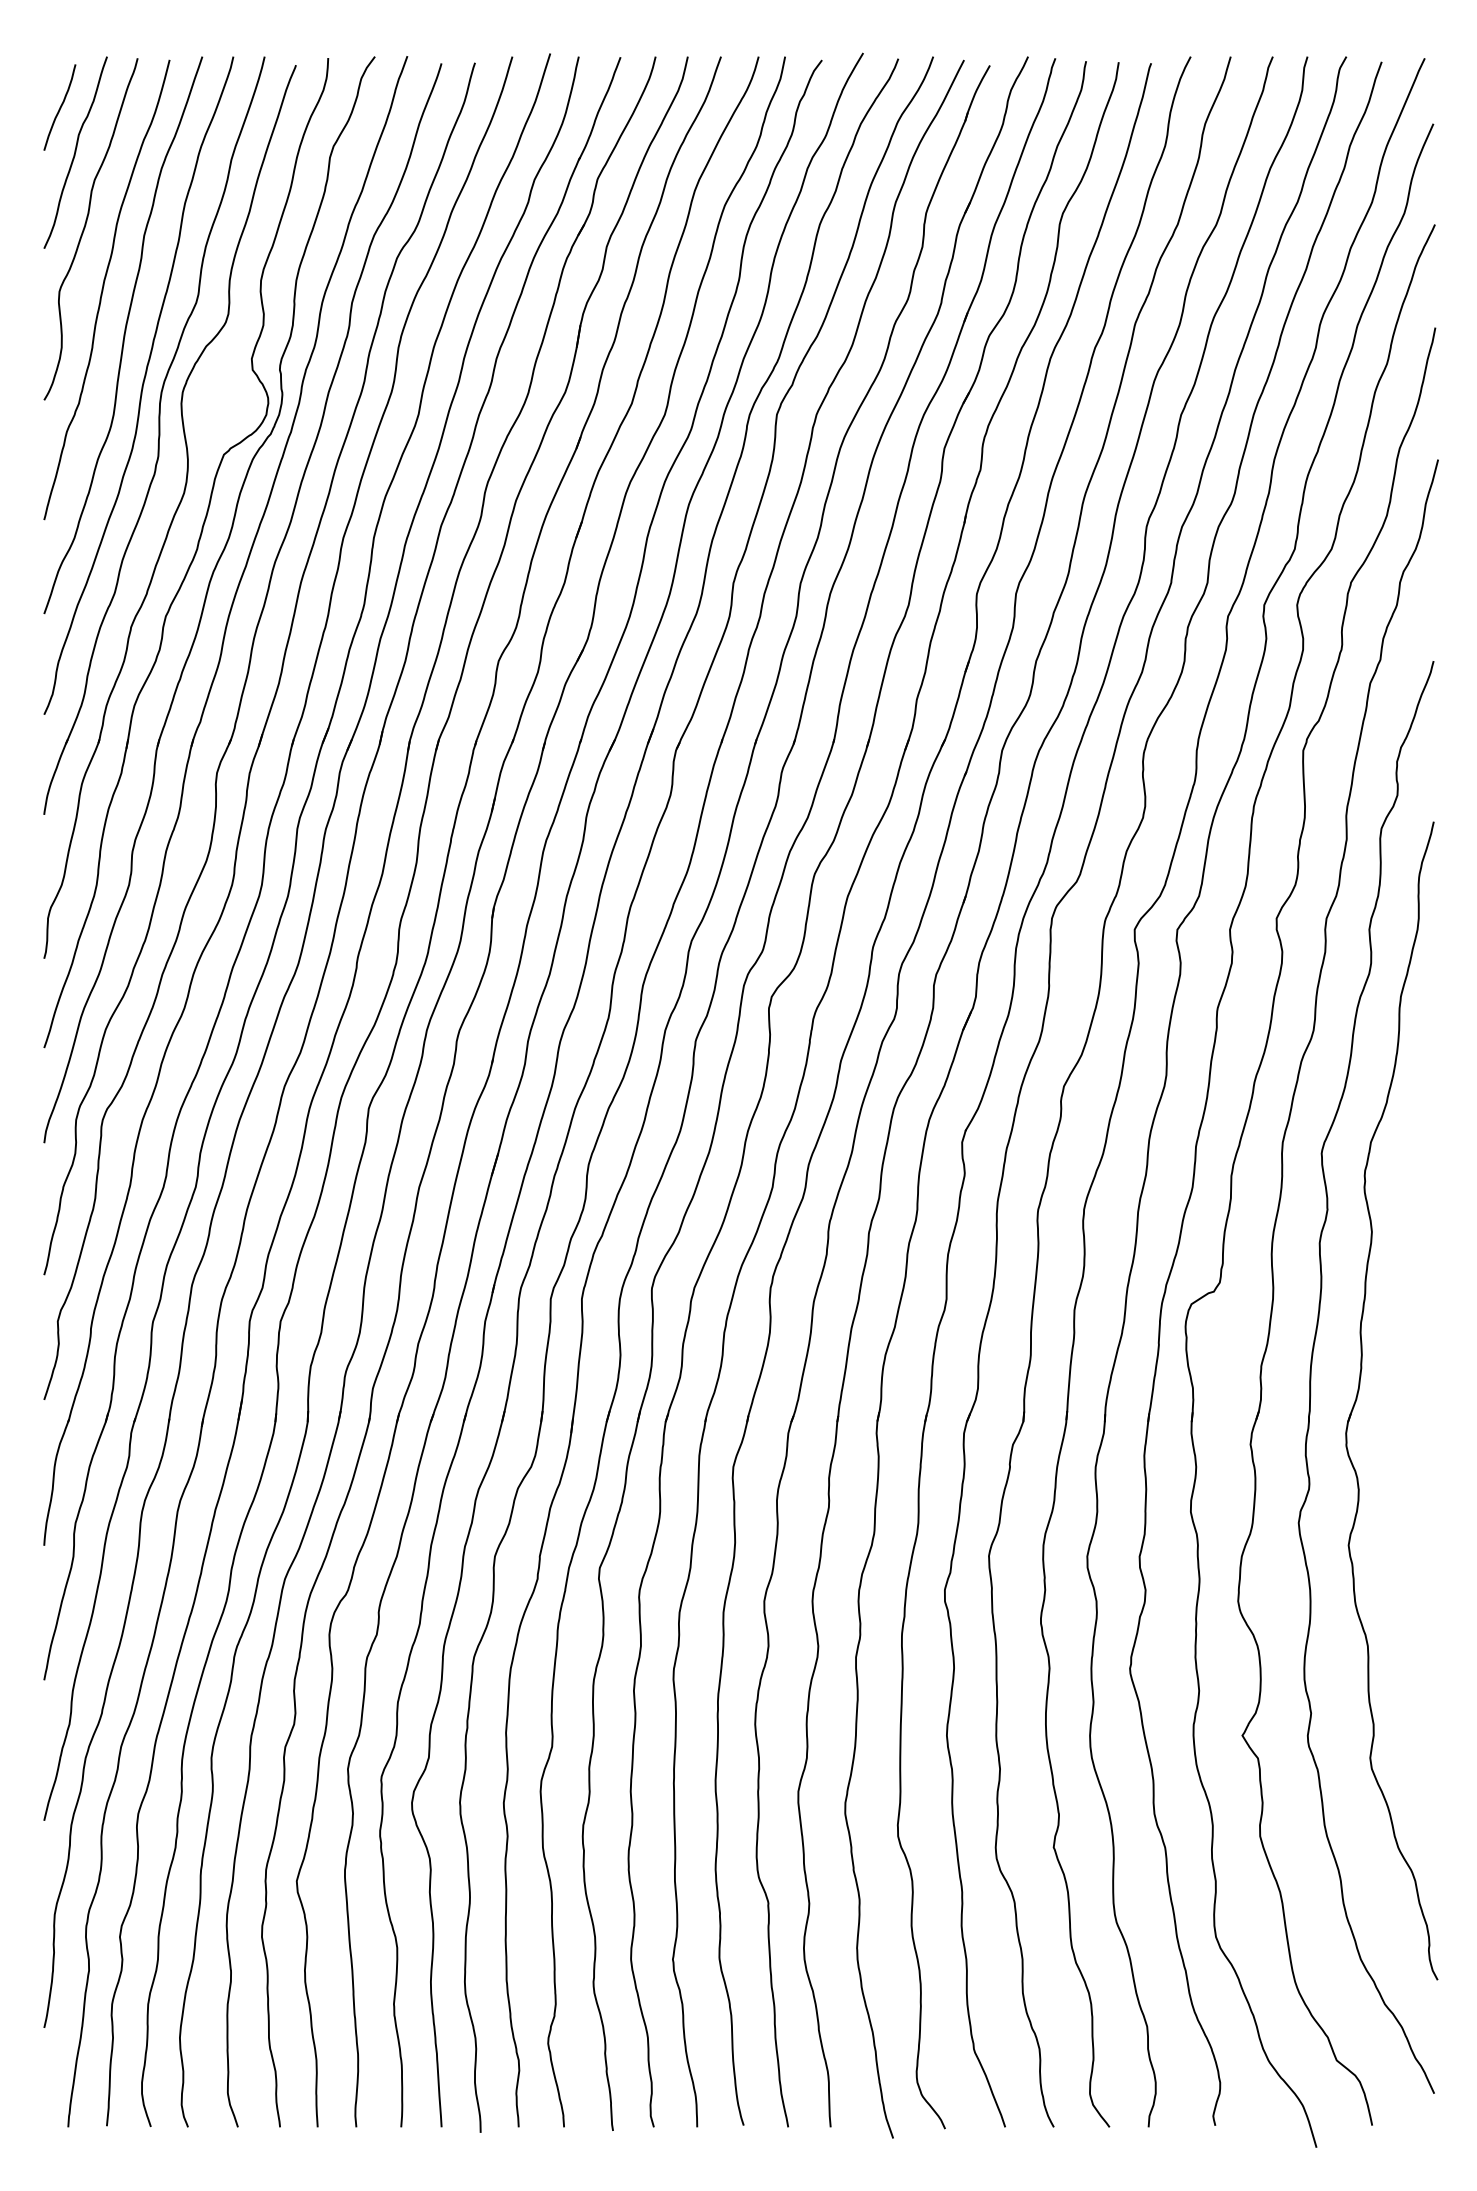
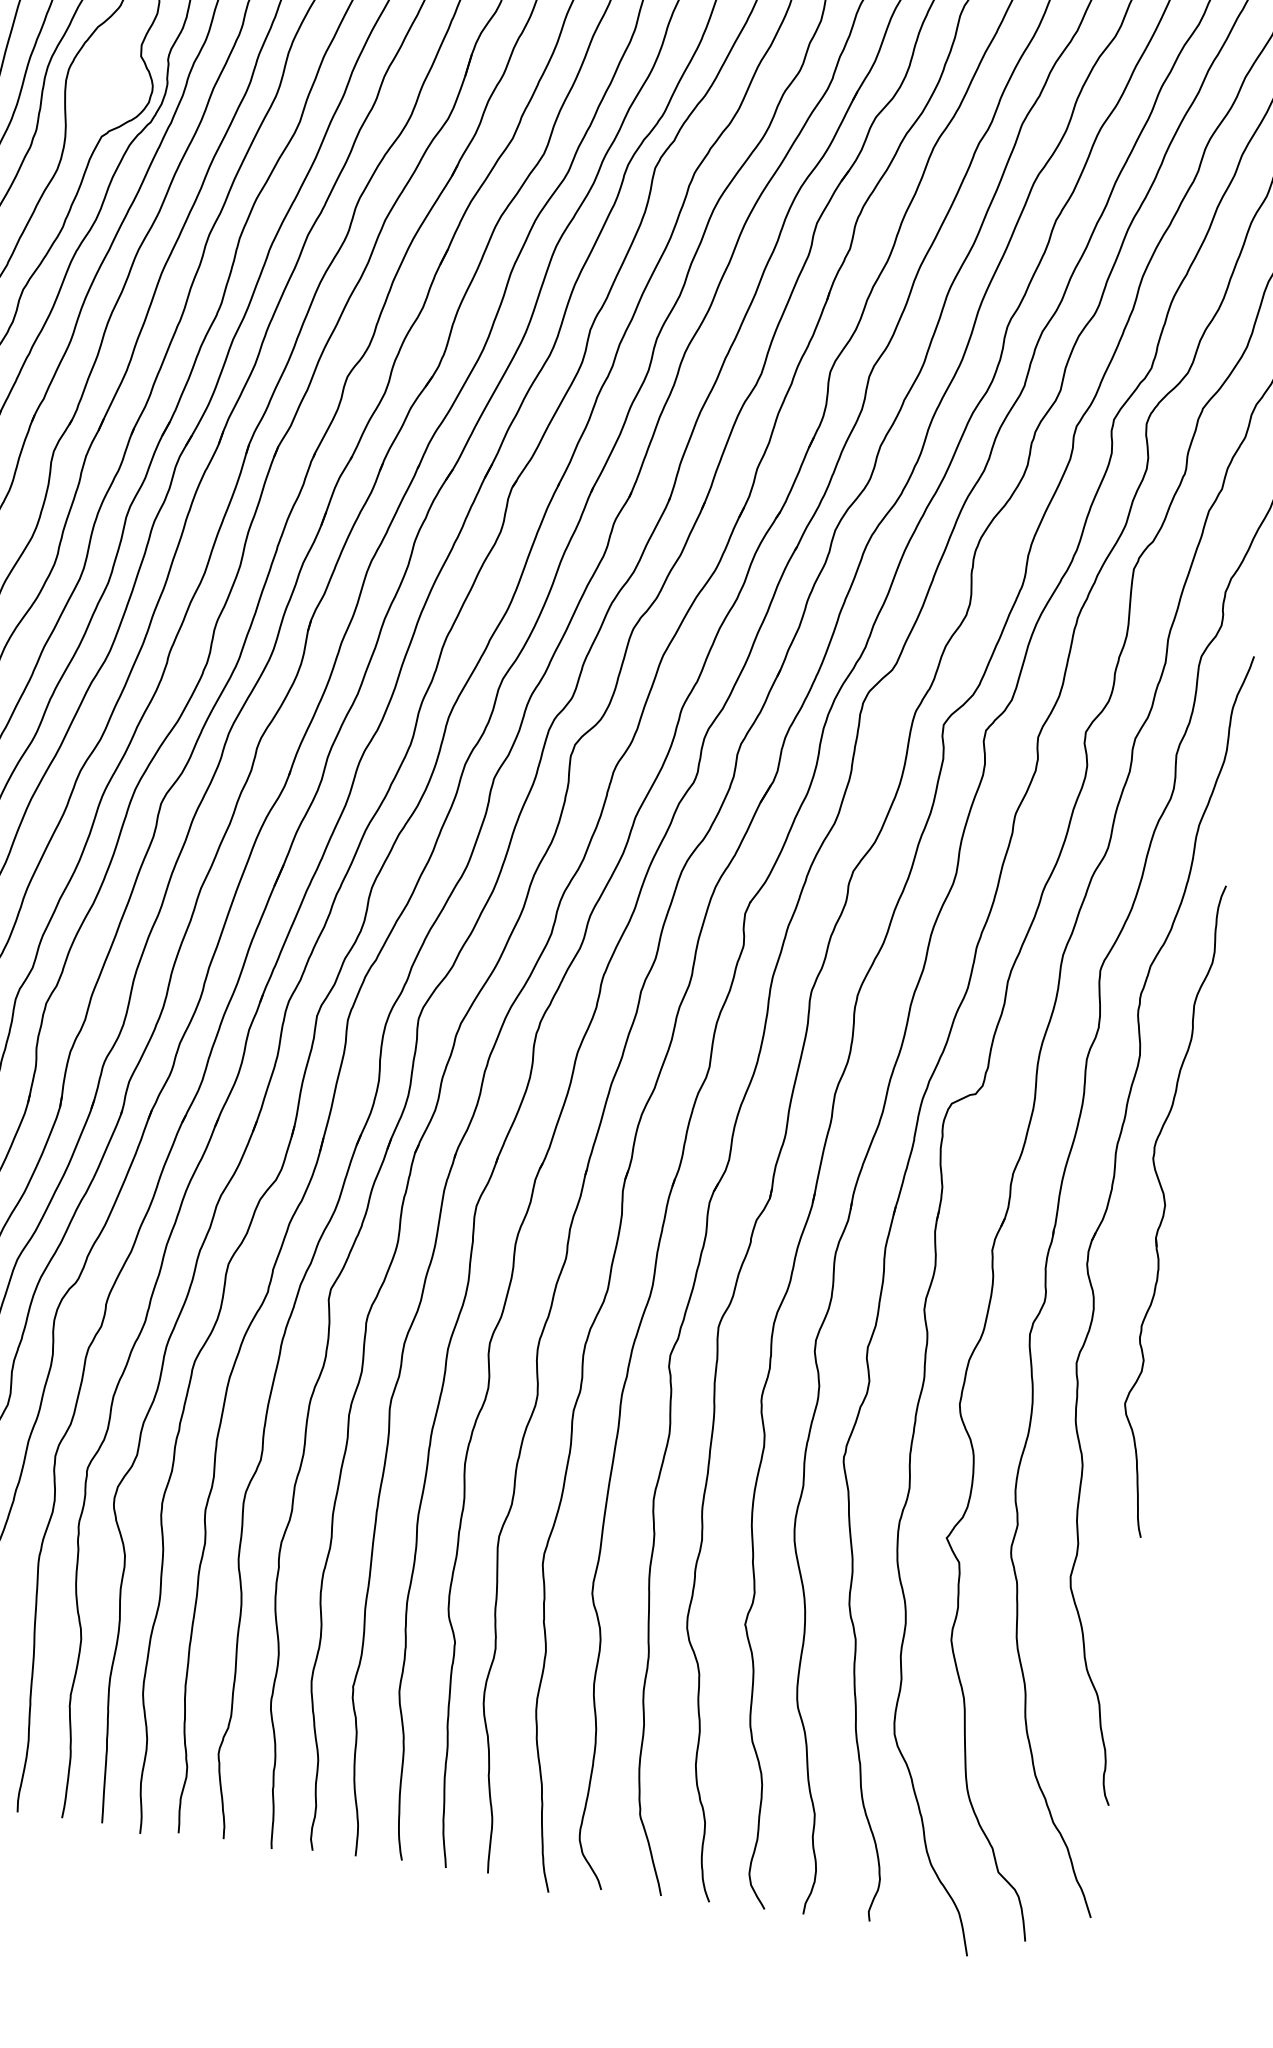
part: (1416, 1381) -> (1164, 1209), added

